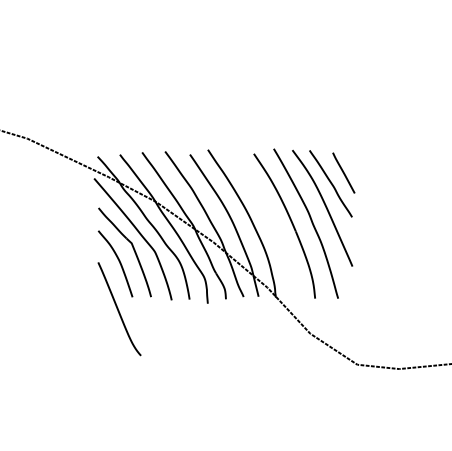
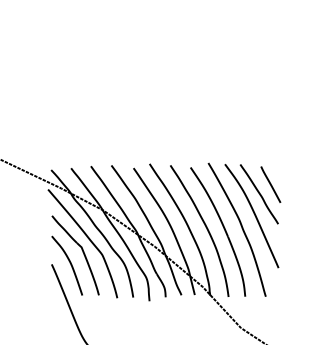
curve: (270, 220) -> (205, 226), added

